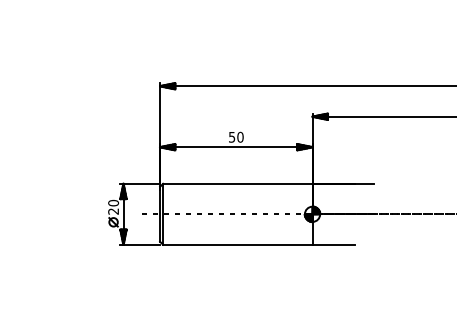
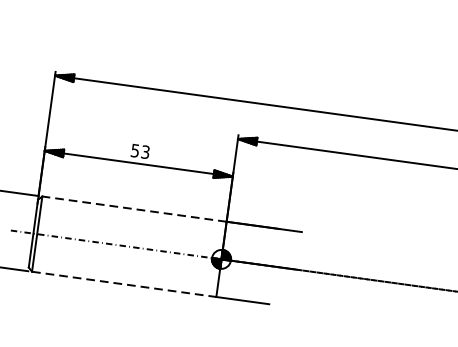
text: (240, 136) -> (145, 151), 50 -> 53
line: (237, 183) -> (134, 208), solid -> dashed
line: (237, 244) -> (123, 283), solid -> dashed

